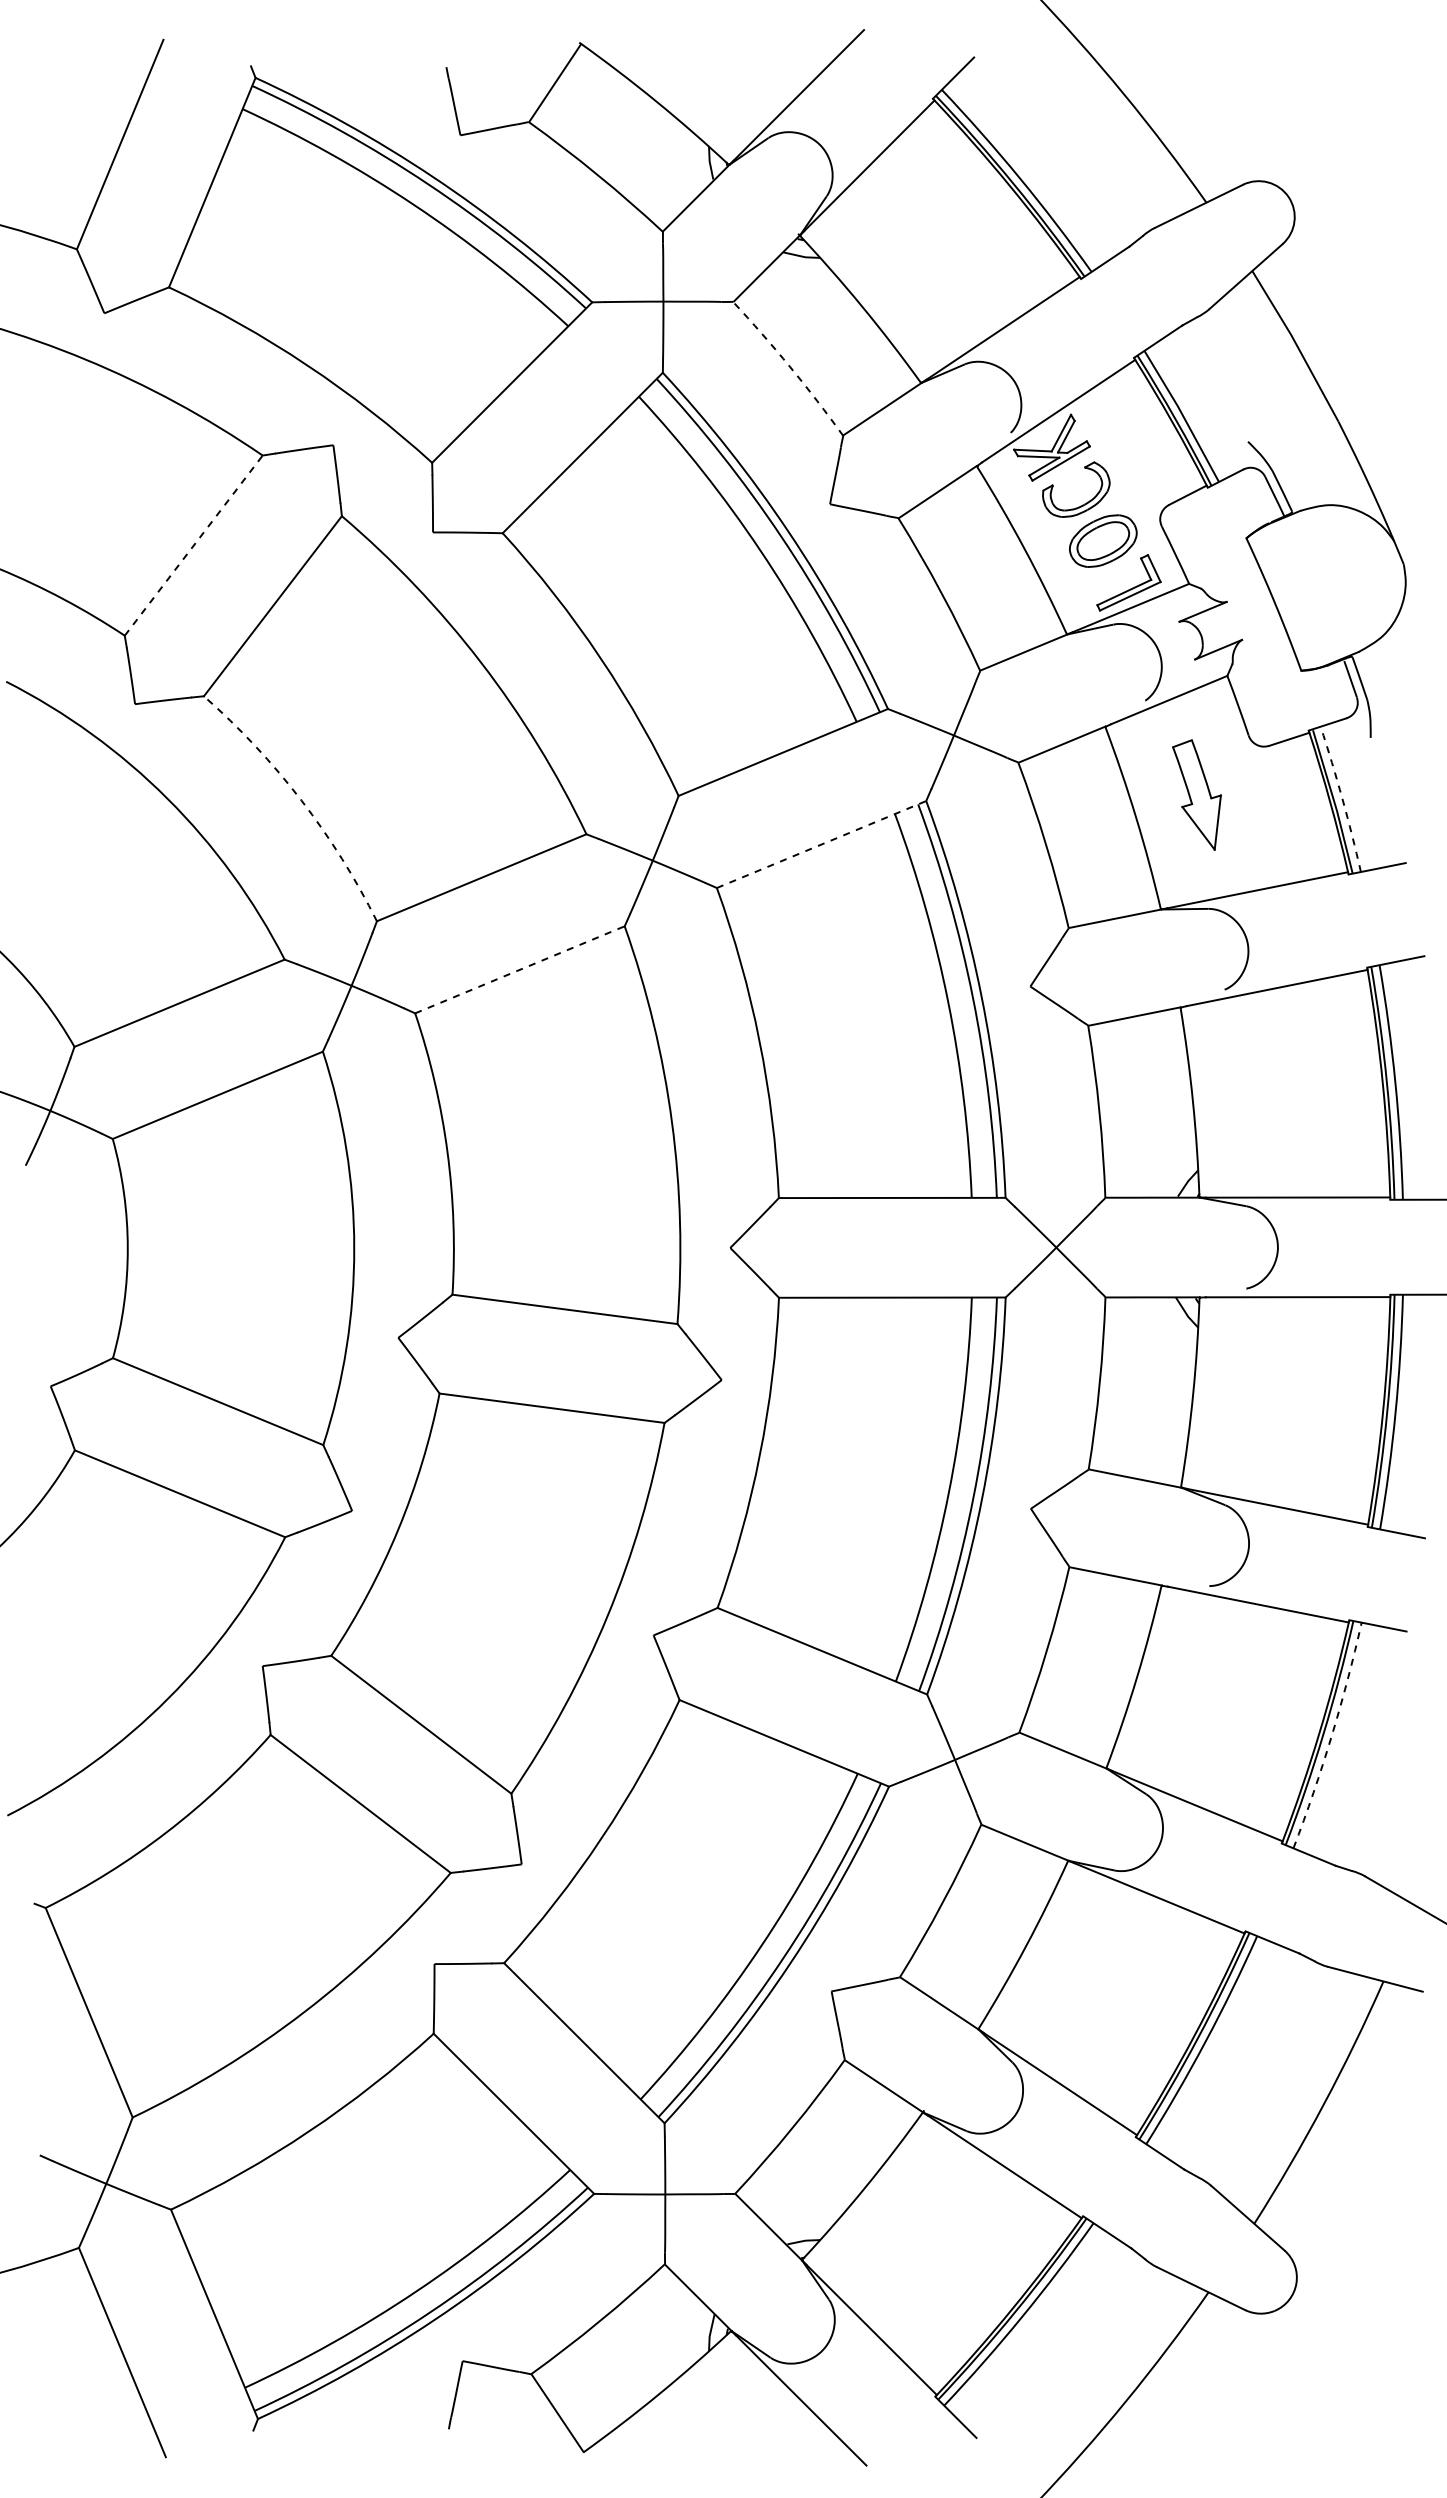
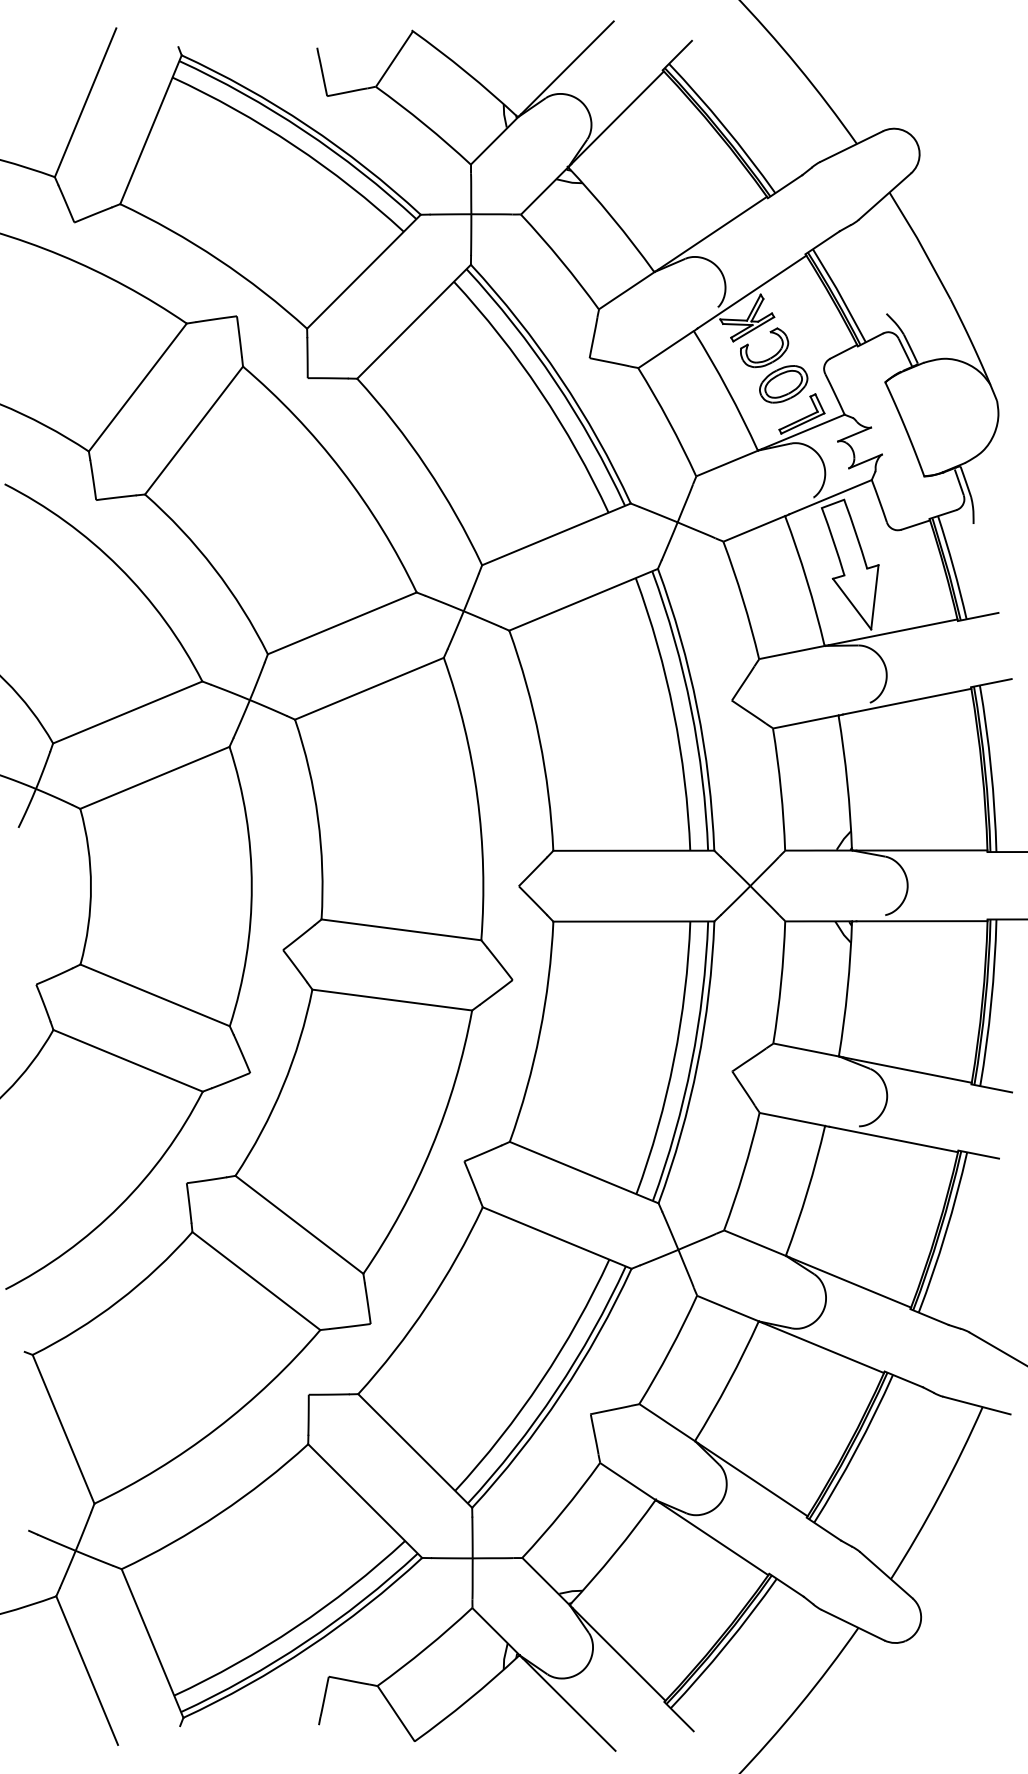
arc: (790, 367) -> (561, 261), dashed -> solid
line: (194, 545) -> (138, 387), dashed -> solid
part: (1196, 794) -> (849, 564), size x1.67
arc: (1342, 798) -> (953, 567), dashed -> solid
arc: (301, 800) -> (214, 568), dashed -> solid
line: (822, 844) -> (584, 599), dashed -> solid
line: (520, 969) -> (369, 688), dashed -> solid
arc: (1331, 1736) -> (945, 1233), dashed -> solid

